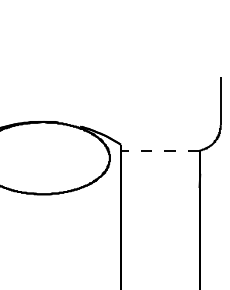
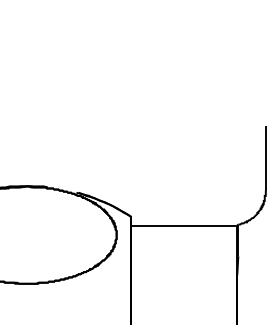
line: (159, 151) -> (183, 226), dashed -> solid

